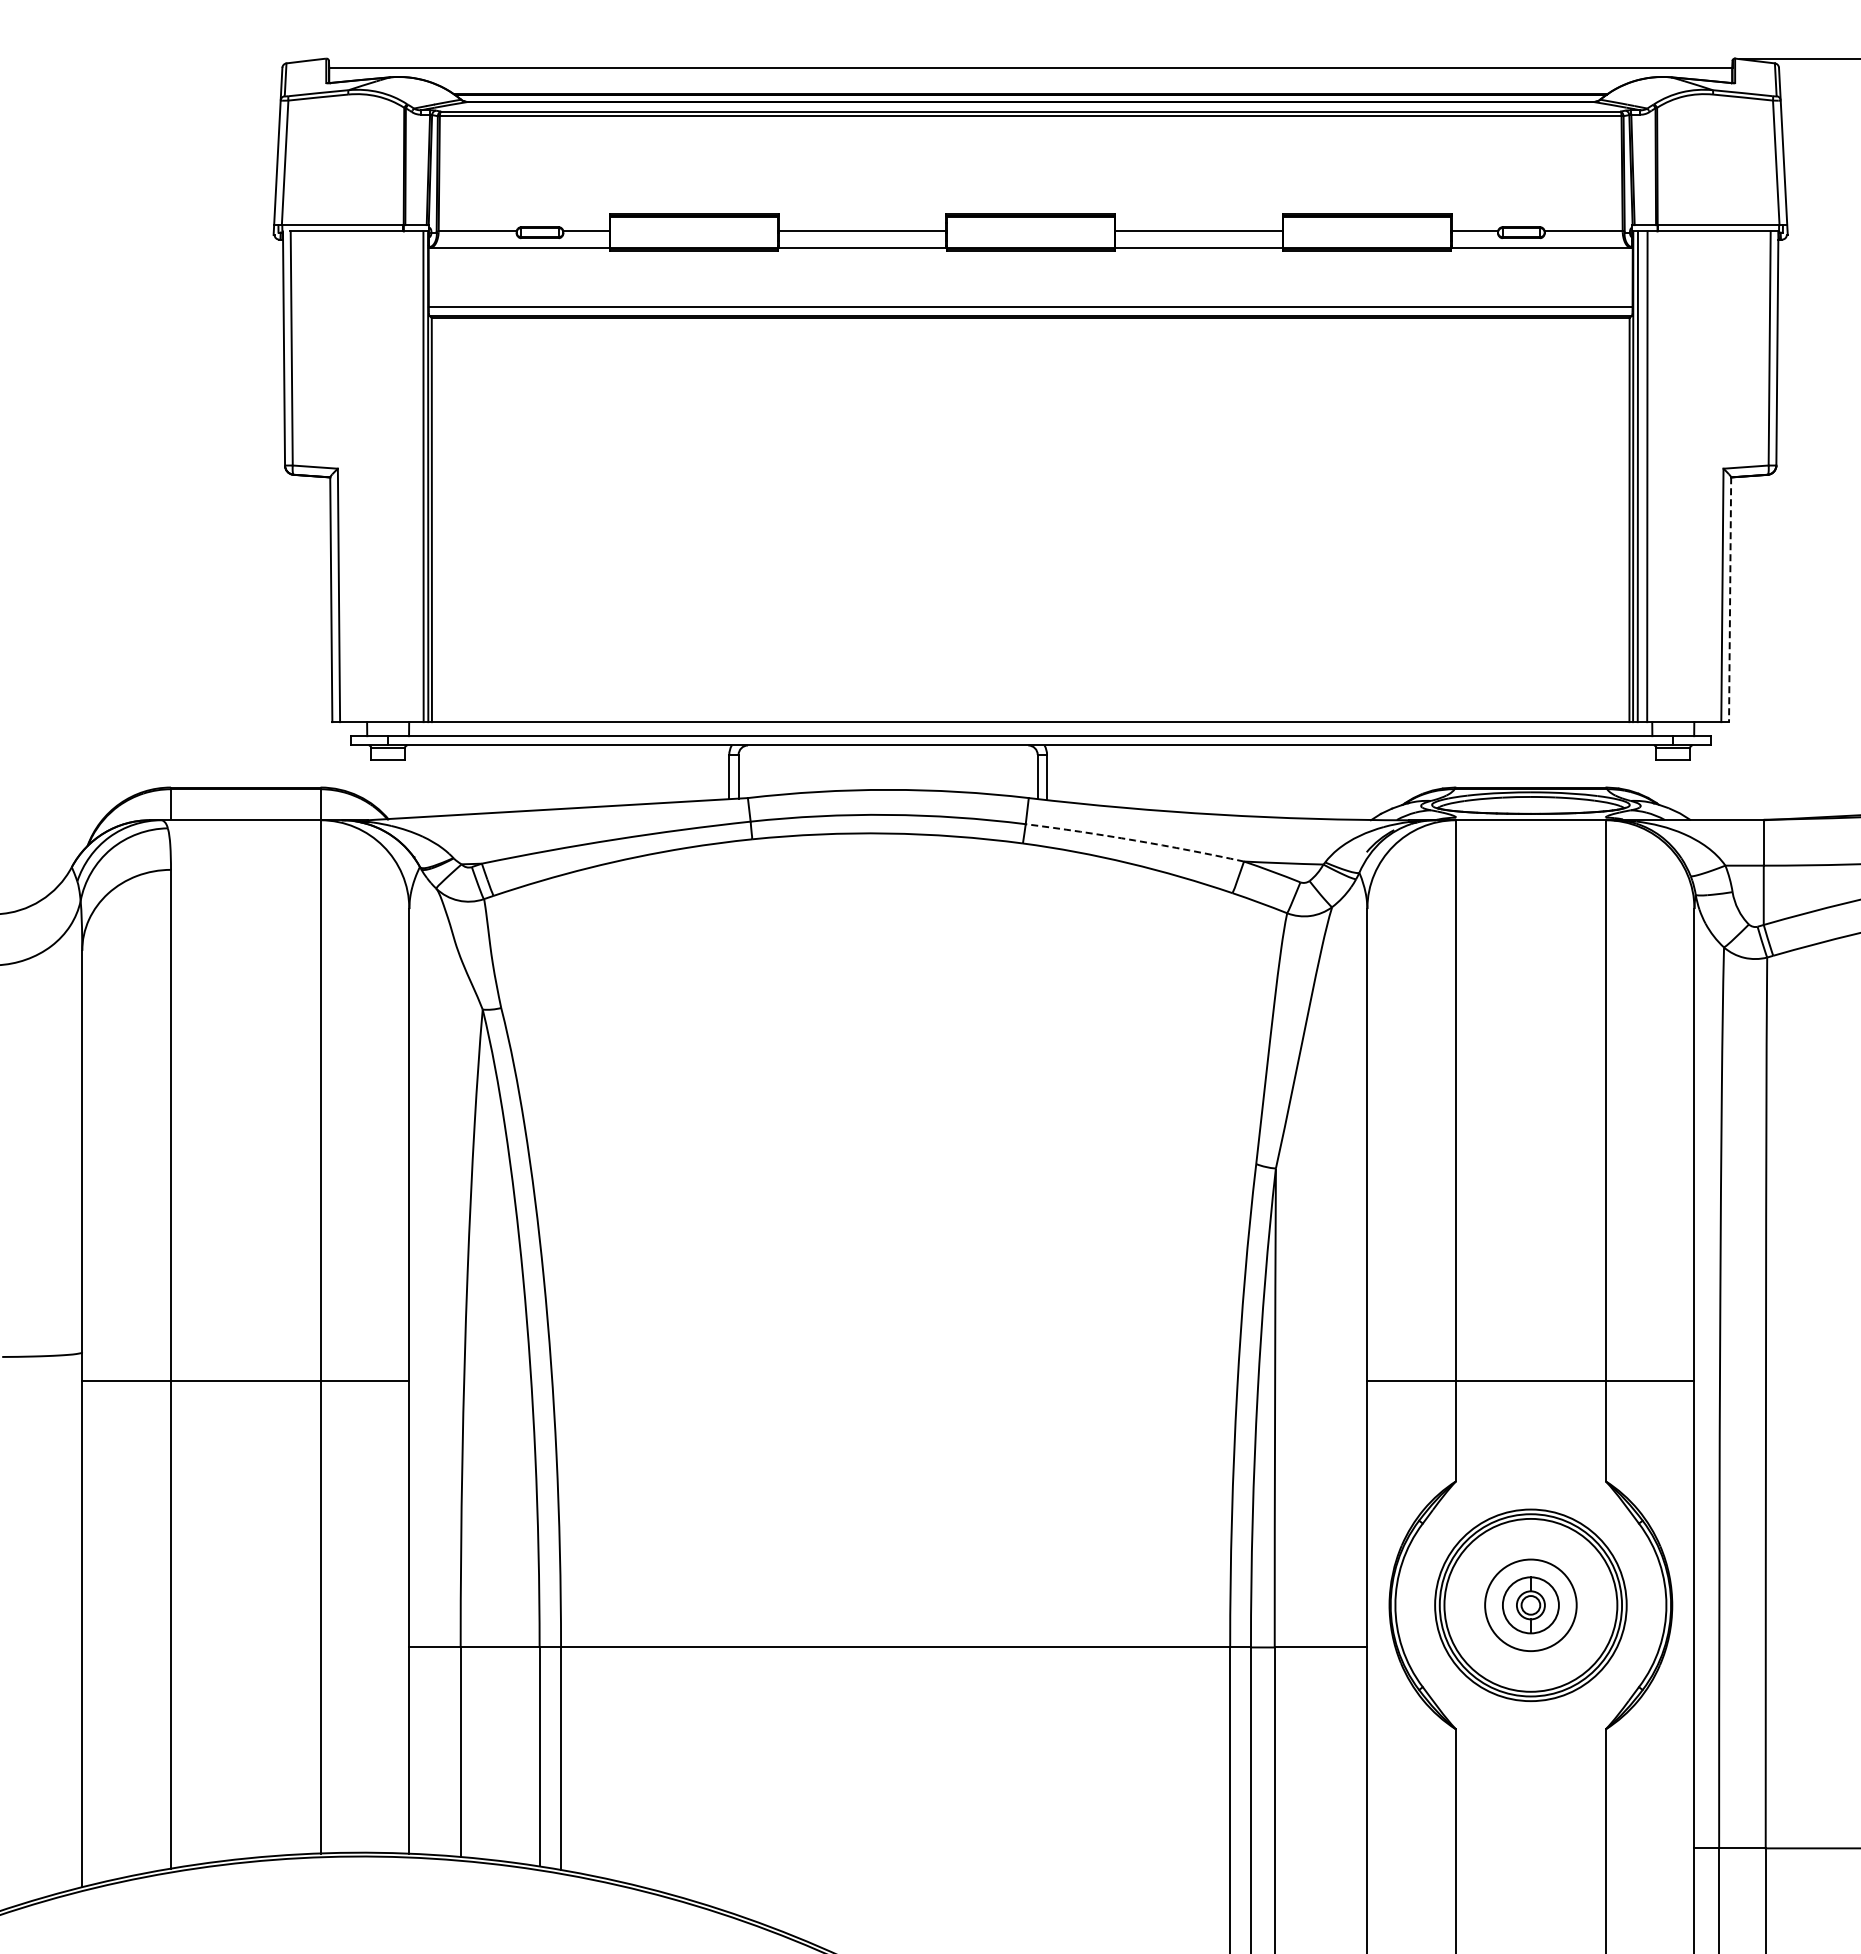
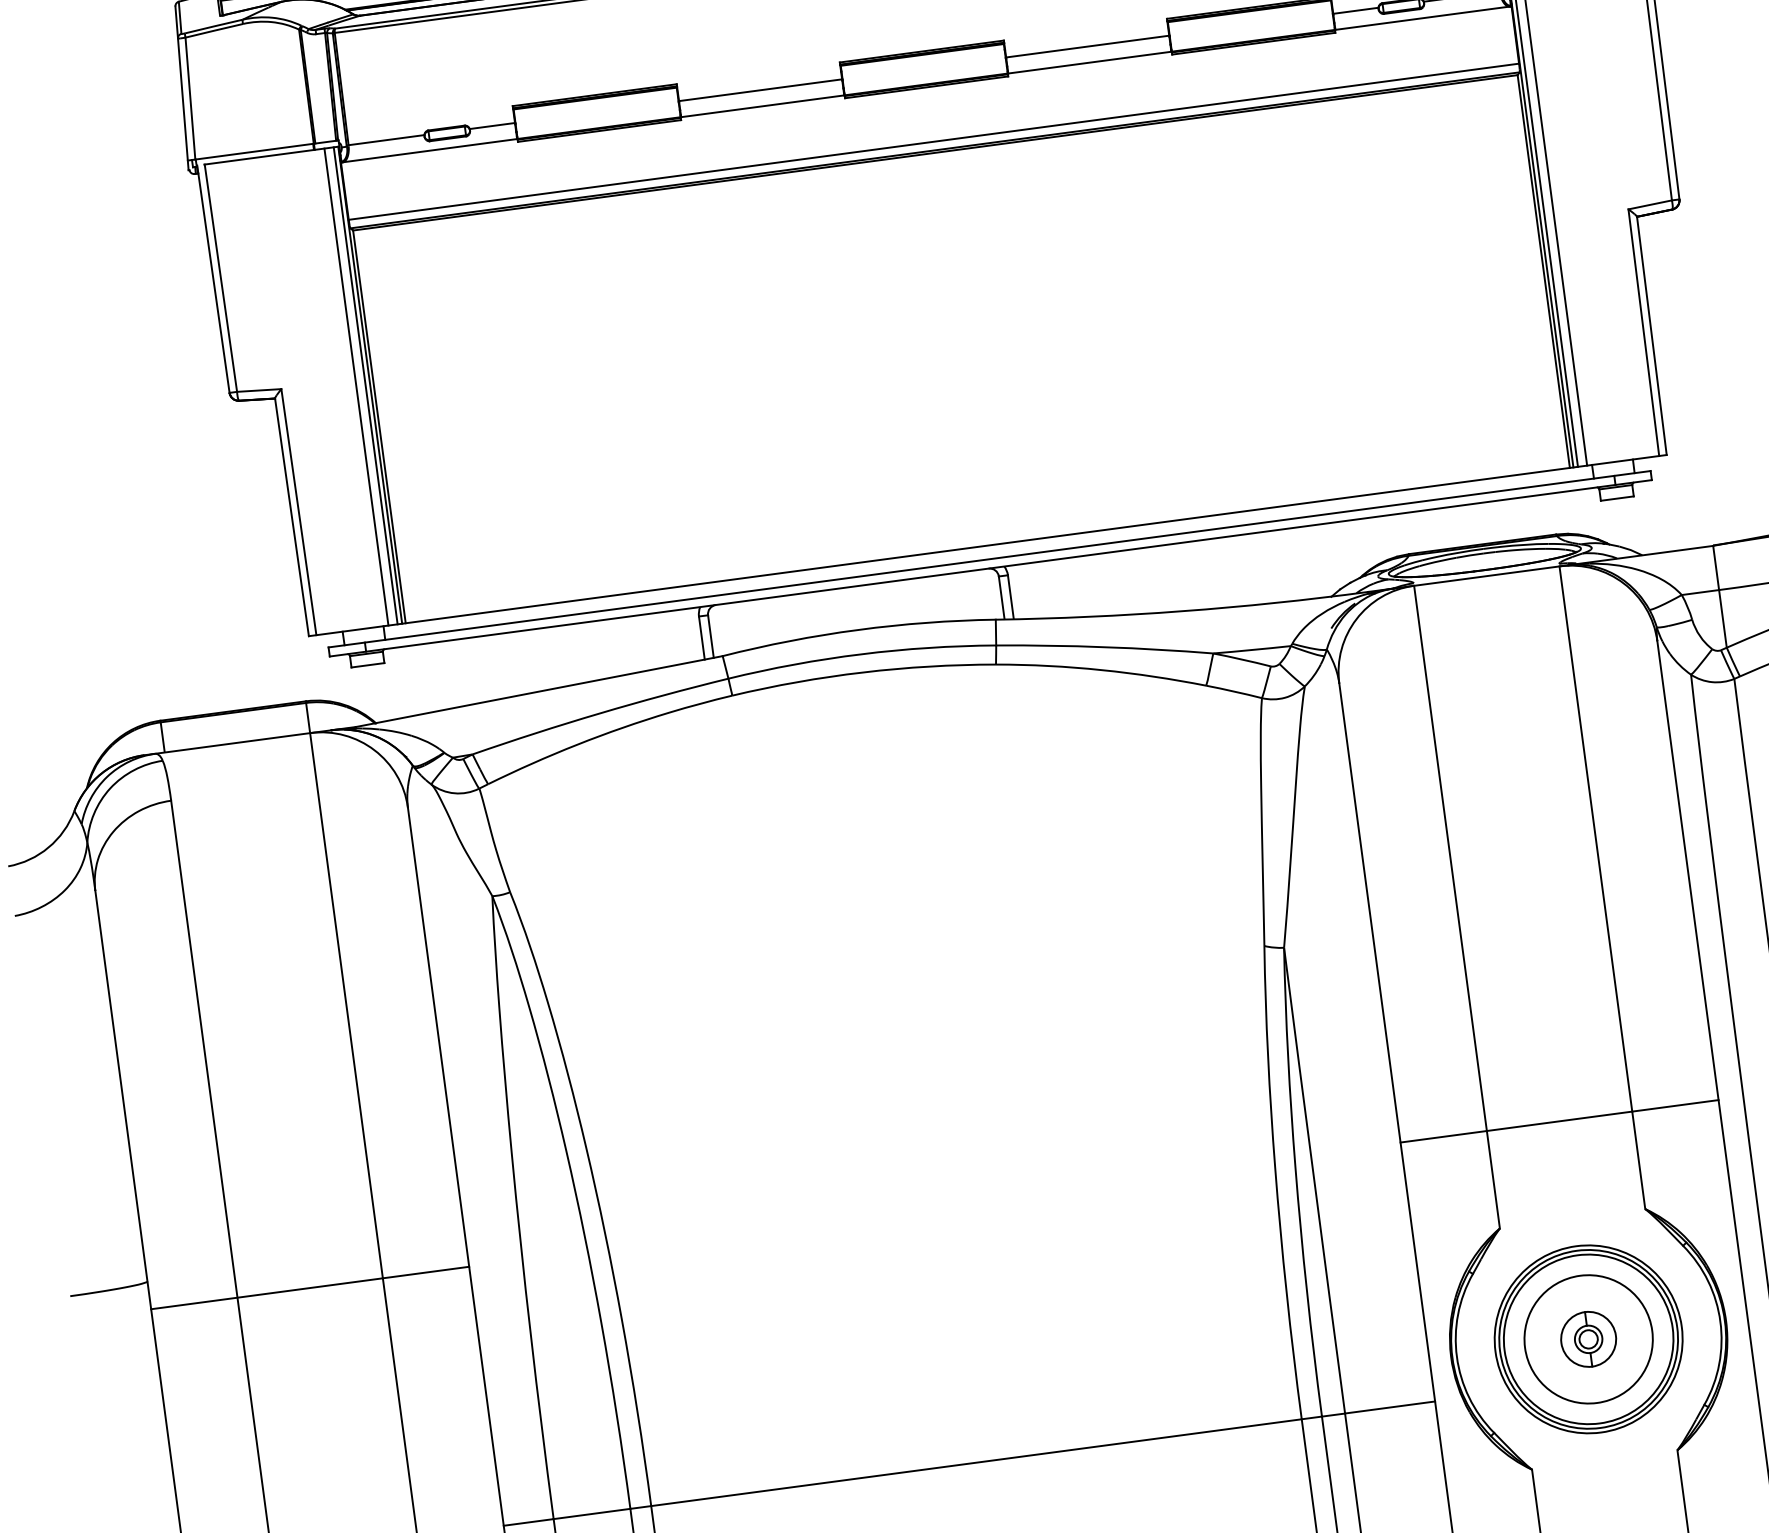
line: (413, 476) -> (355, 386), added
line: (1730, 600) -> (1652, 336), dashed -> solid
arc: (1135, 840) -> (1105, 647), dashed -> solid
circle: (1530, 1604) -> (1588, 1338), size x1.43

